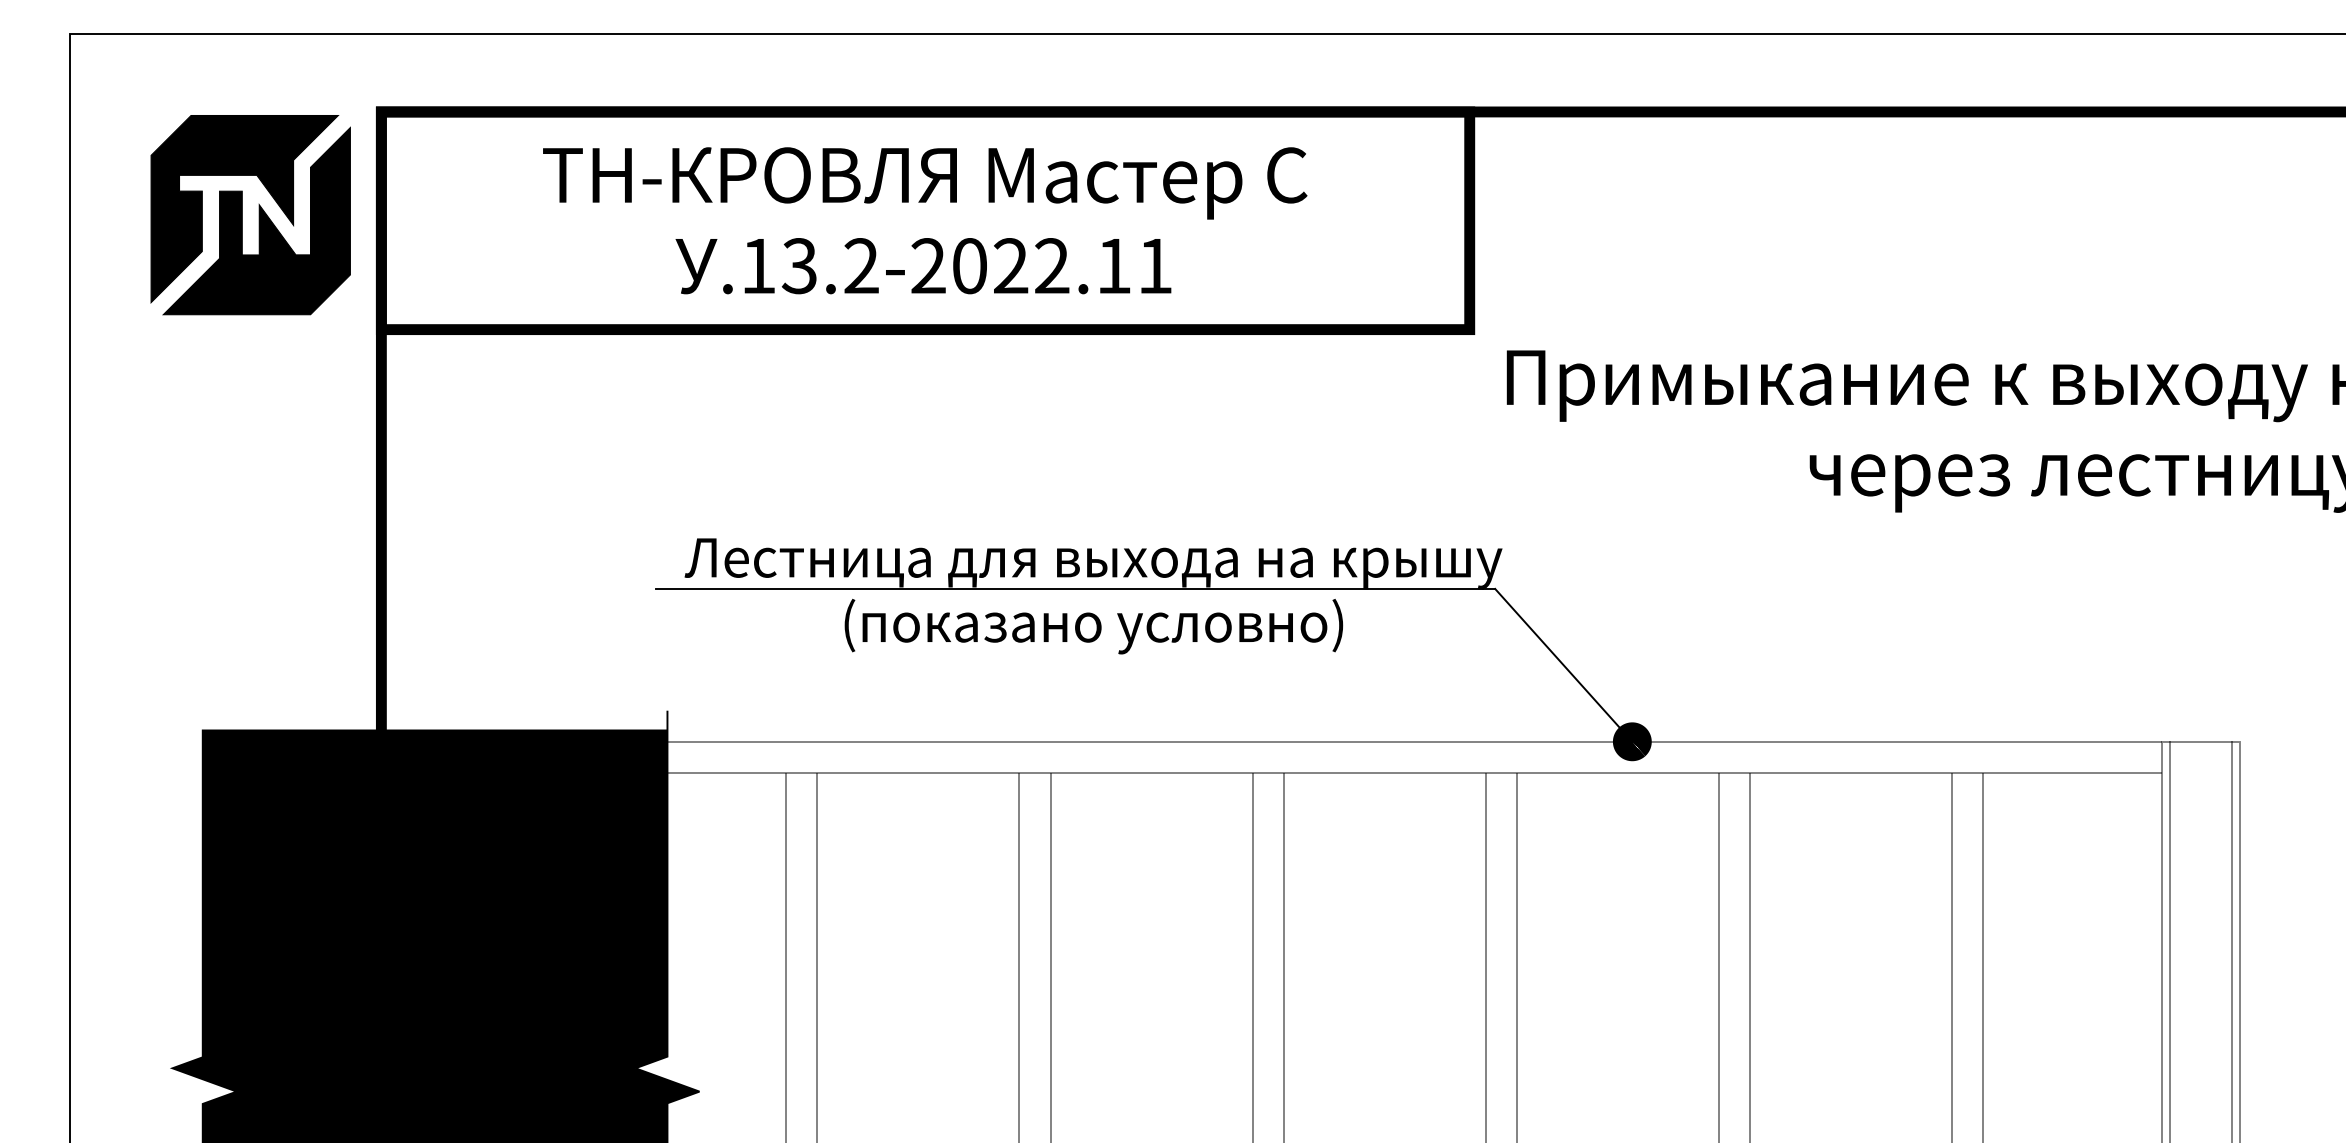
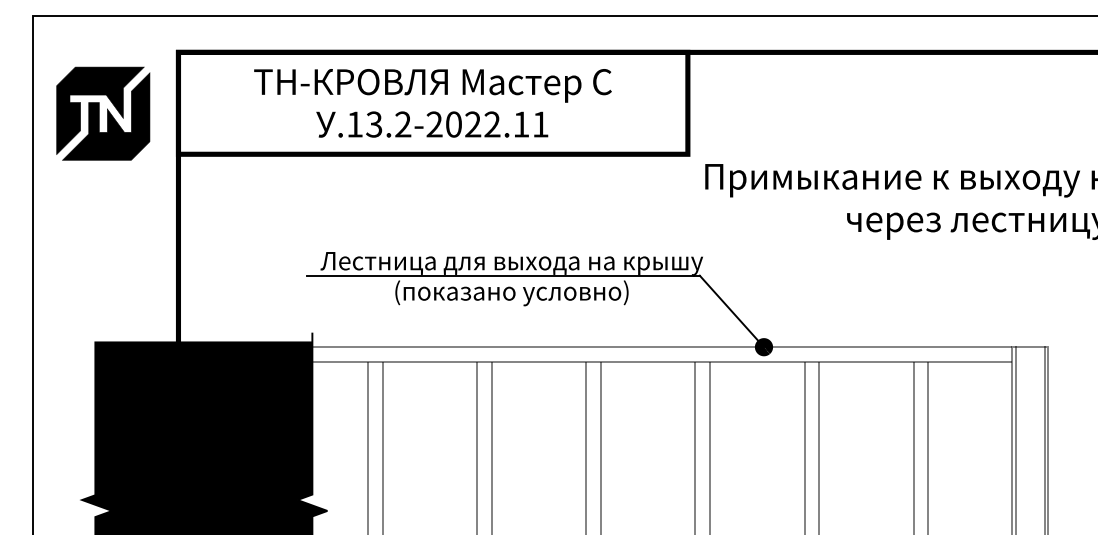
part: (251, 214) -> (103, 113), moved

